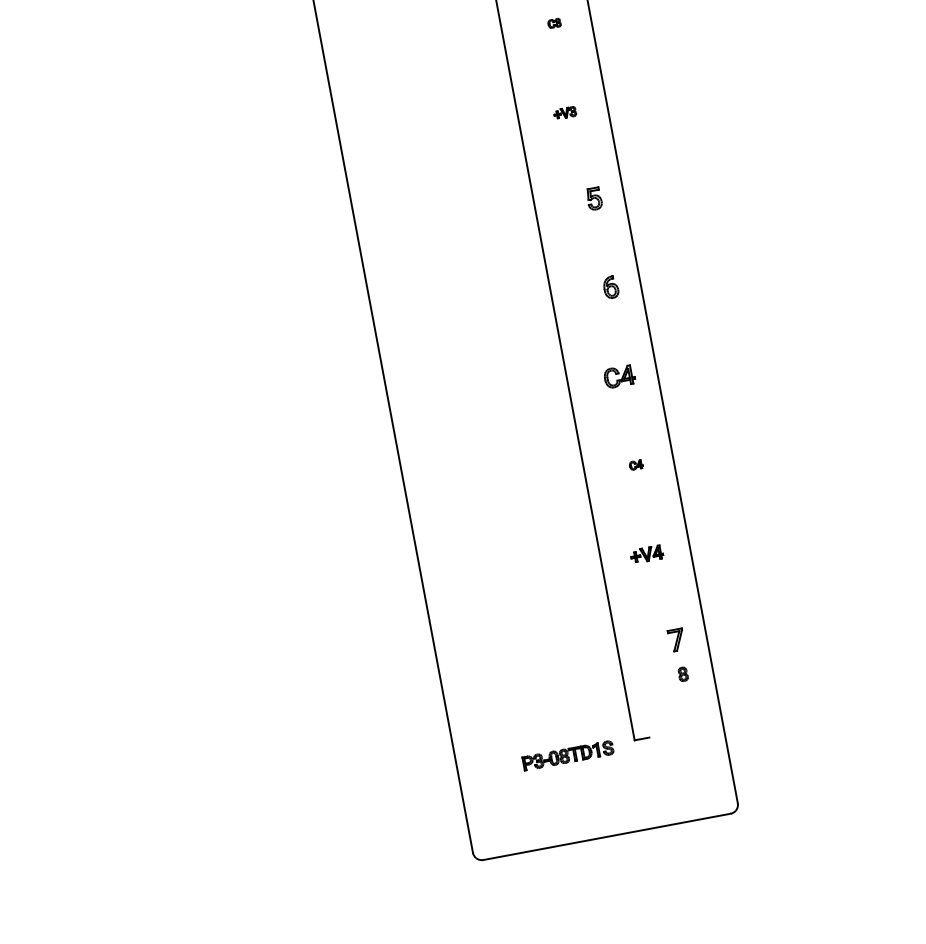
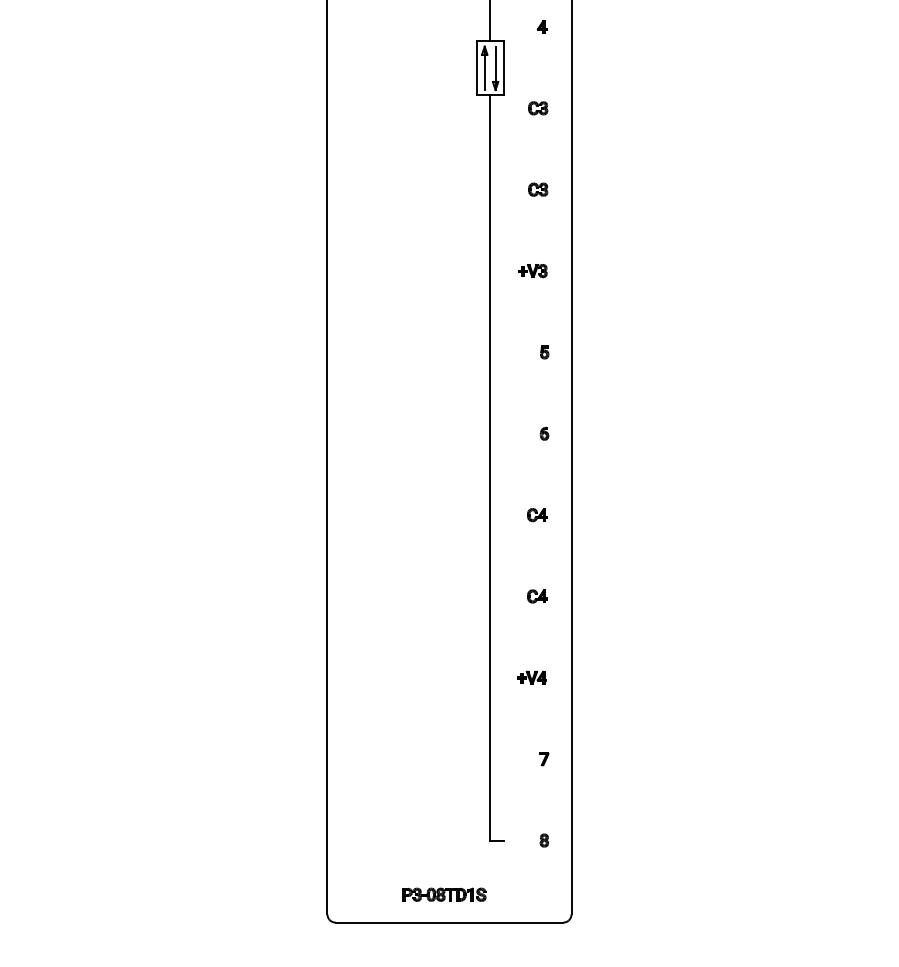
part: (554, 23) -> (538, 189), size x1.67
part: (564, 113) -> (532, 271), size x1.43
part: (594, 198) -> (544, 352), size x0.62
part: (610, 286) -> (544, 433), size x0.62
part: (619, 377) -> (537, 515), size x0.71
part: (636, 465) -> (537, 596), size x1.67
part: (677, 640) -> (544, 759), size x0.62
part: (683, 674) -> (544, 840), moved
part: (568, 755) -> (444, 894), moved

